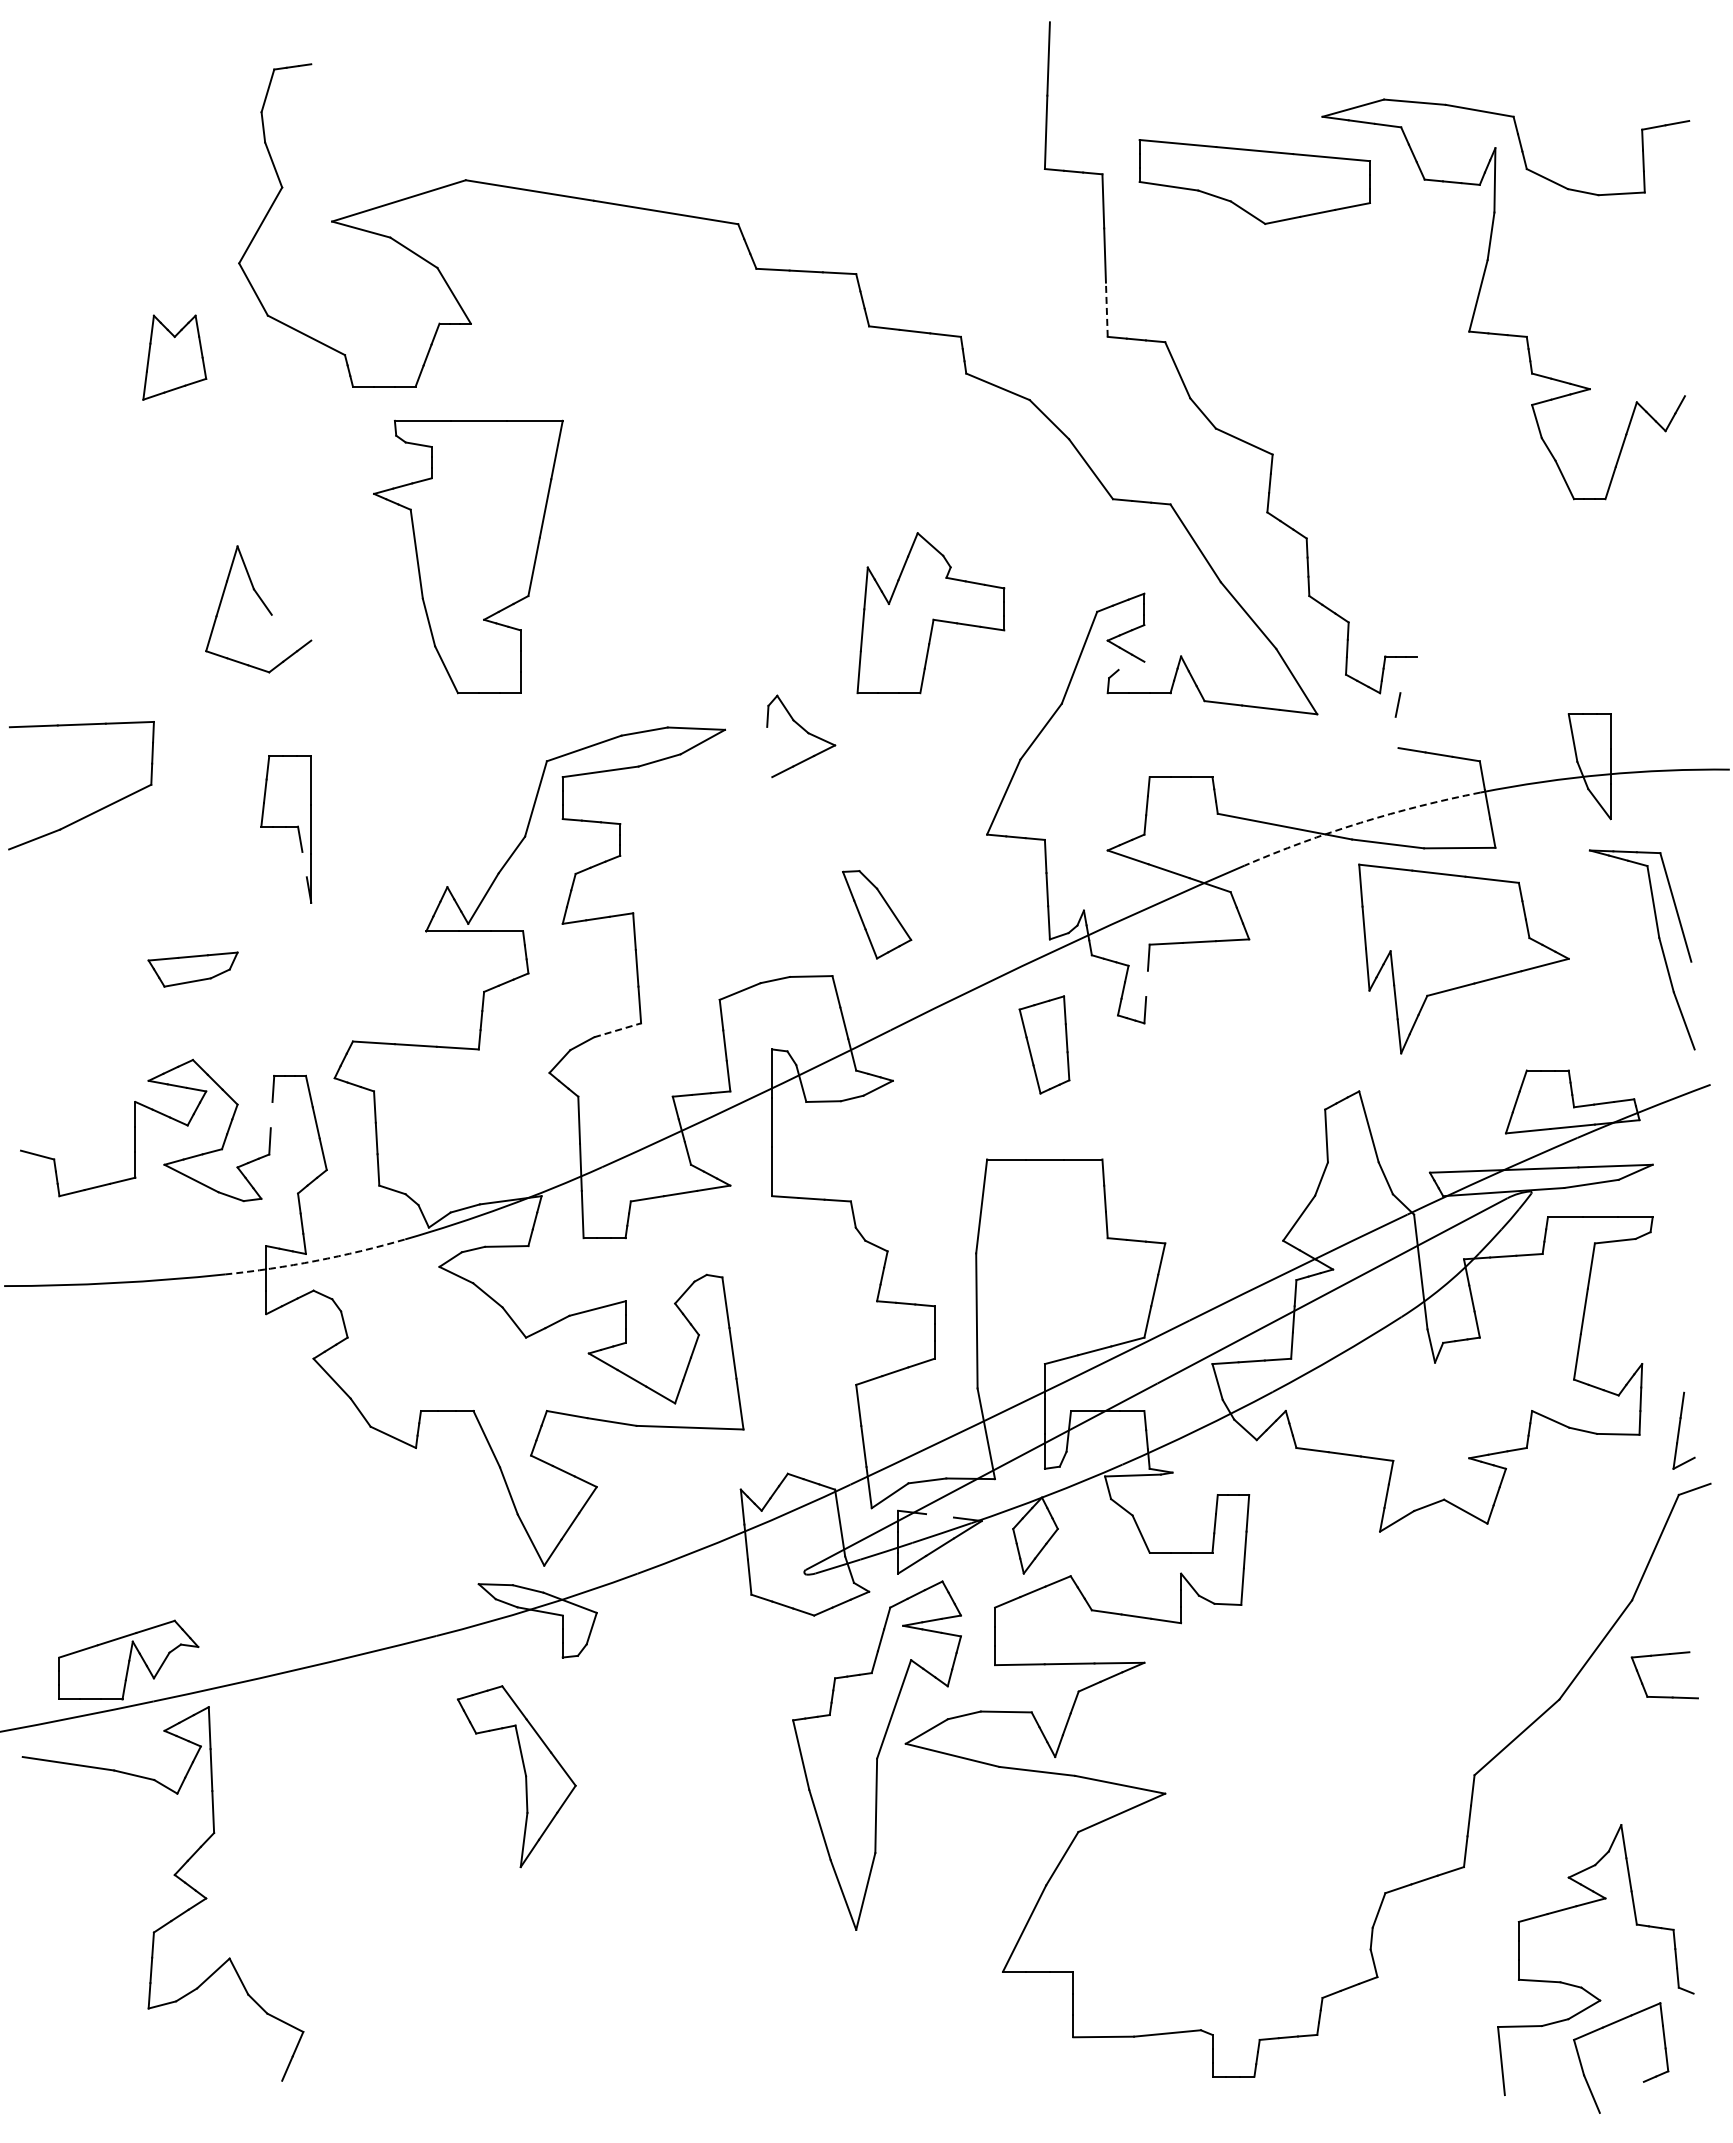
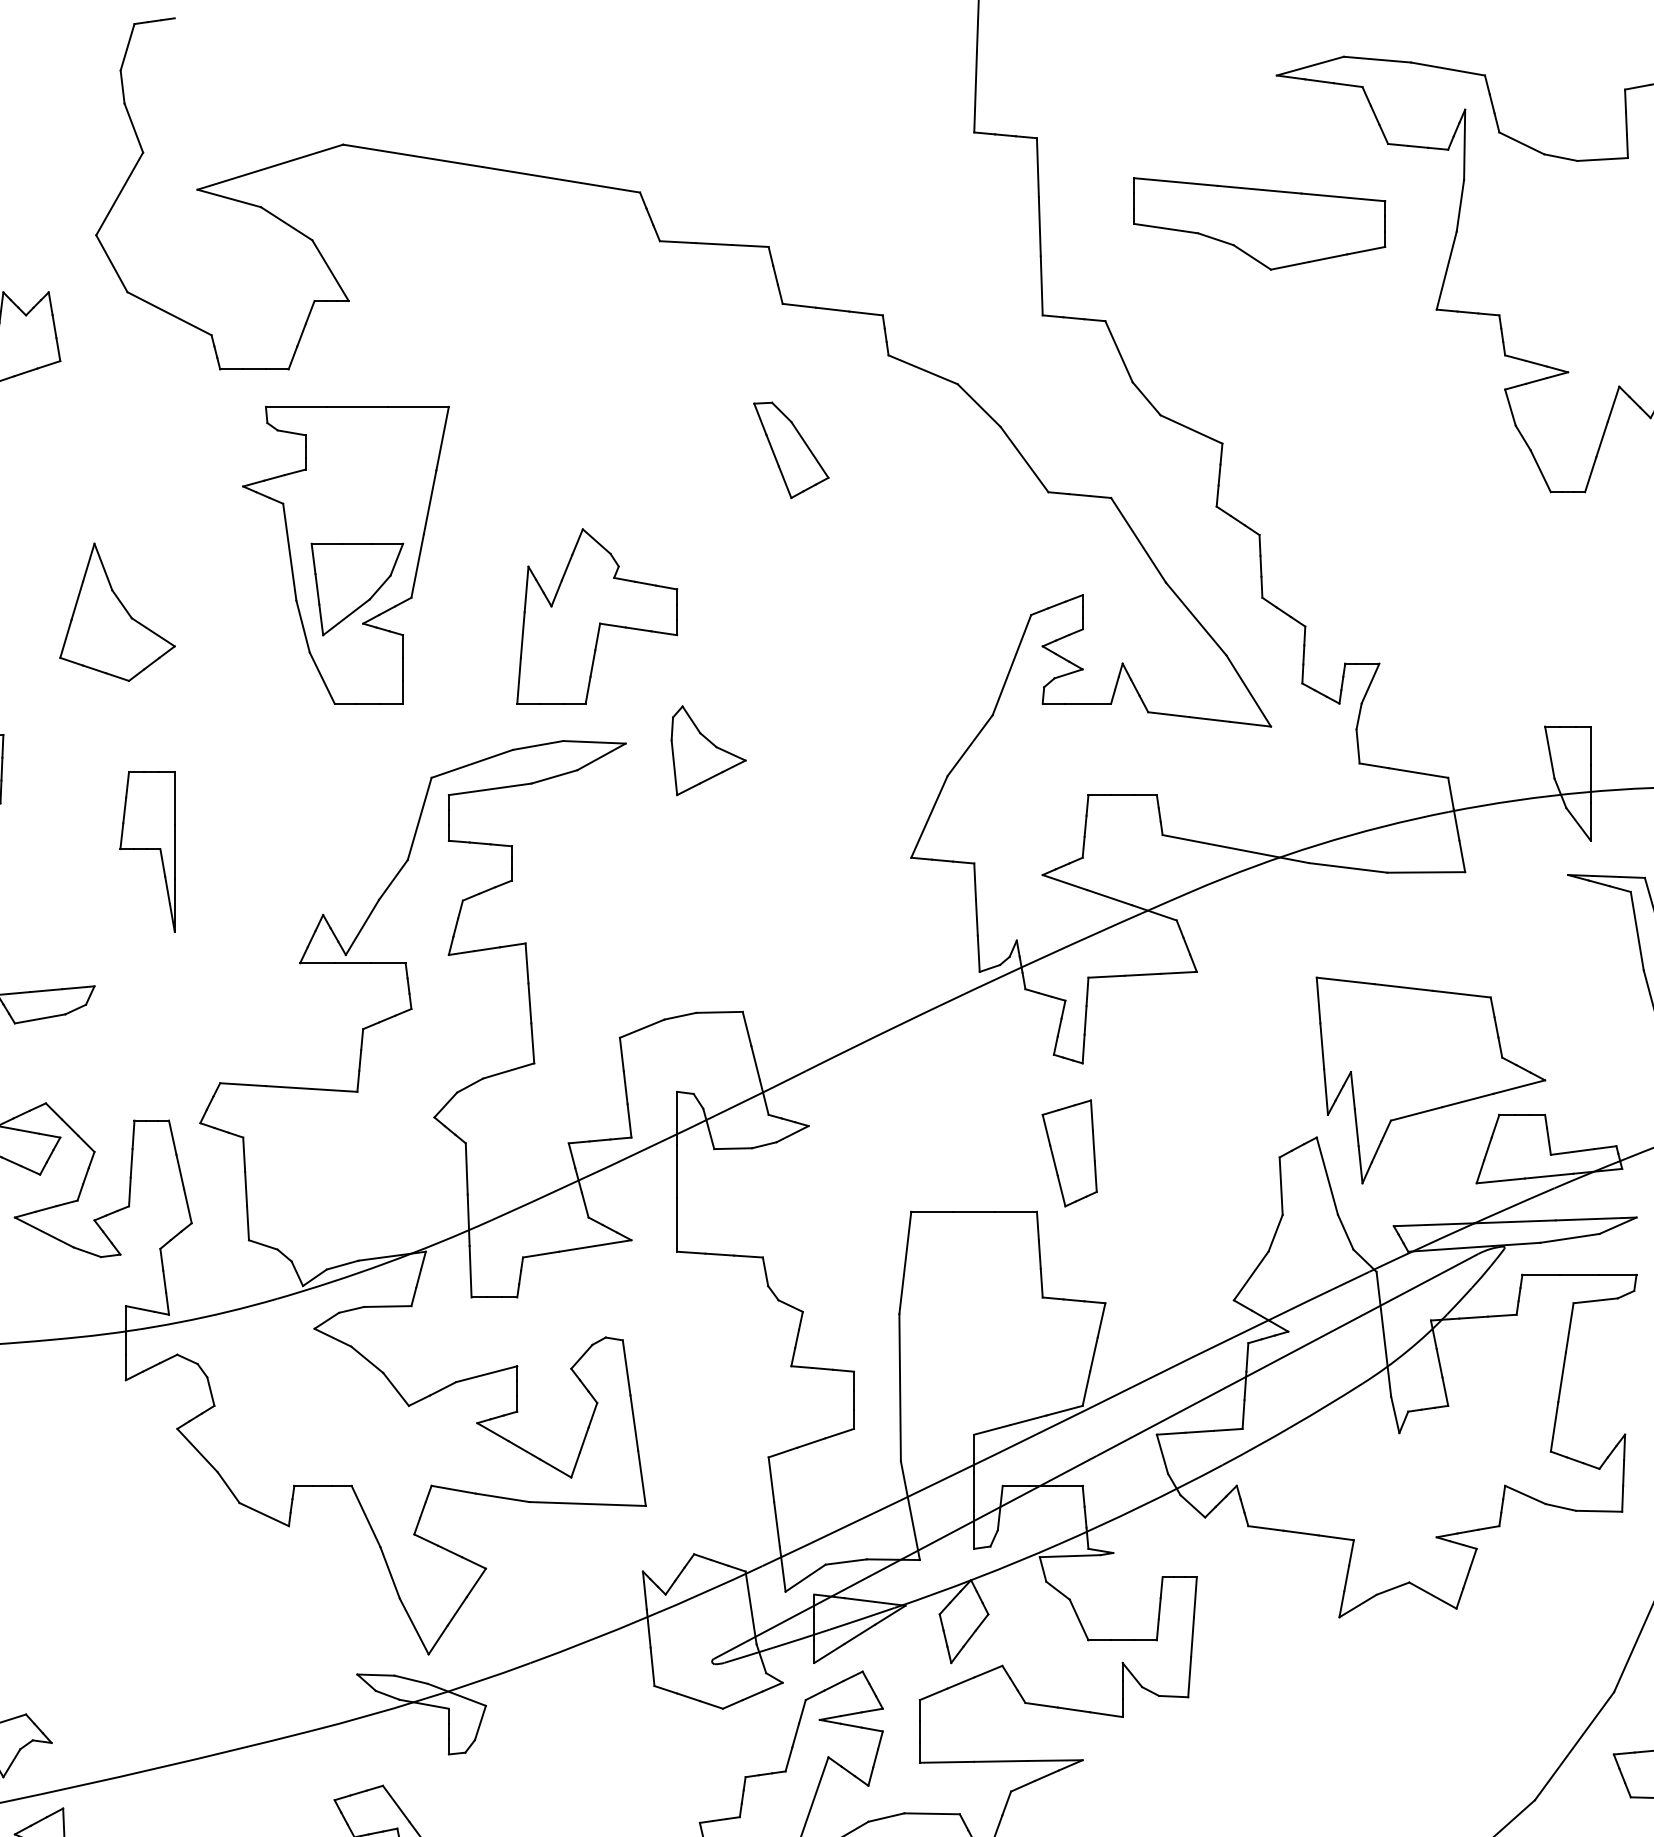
part: (1254, 181) -> (1259, 223), moved
line: (1106, 309) -> (1041, 285), dashed -> solid
part: (478, 588) -> (357, 589), added
part: (930, 613) -> (596, 616), moved
line: (291, 627) -> (153, 632), added
line: (1131, 665) -> (1068, 673), added
line: (1408, 674) -> (1370, 683), added
line: (1396, 732) -> (1357, 746), added
line: (769, 751) -> (674, 767), added
arc: (1360, 822) -> (1318, 844), dashed -> solid
line: (304, 864) -> (167, 890), added
part: (877, 914) -> (791, 450), moved
part: (1463, 958) -> (1430, 1079), moved
line: (1146, 983) -> (1084, 1019), added
line: (617, 1030) -> (508, 1071), dashed -> solid
part: (1044, 1044) -> (1069, 1152), moved
line: (271, 1115) -> (131, 1163), added
arc: (316, 1260) -> (180, 1321), dashed -> solid
line: (939, 1515) -> (859, 1599), added

